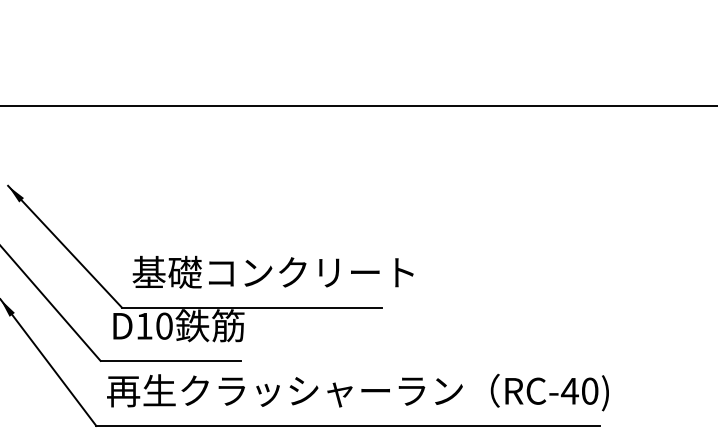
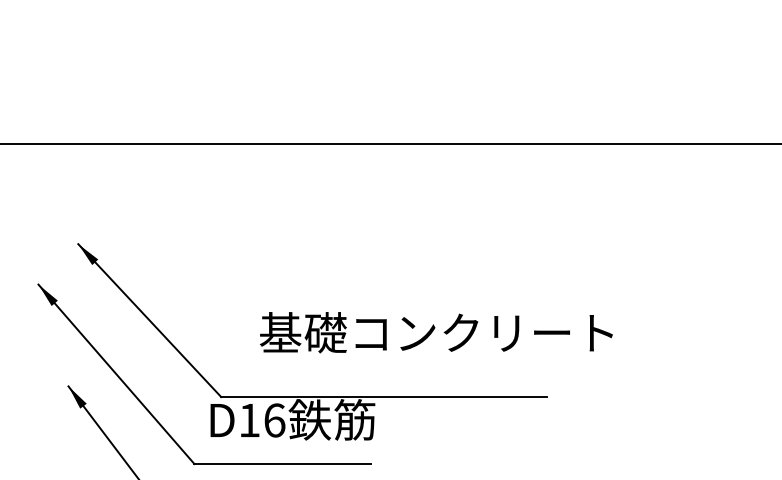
text: (272, 271) -> (435, 331), moved
text: (164, 325) -> (274, 419), D10 -> D16

